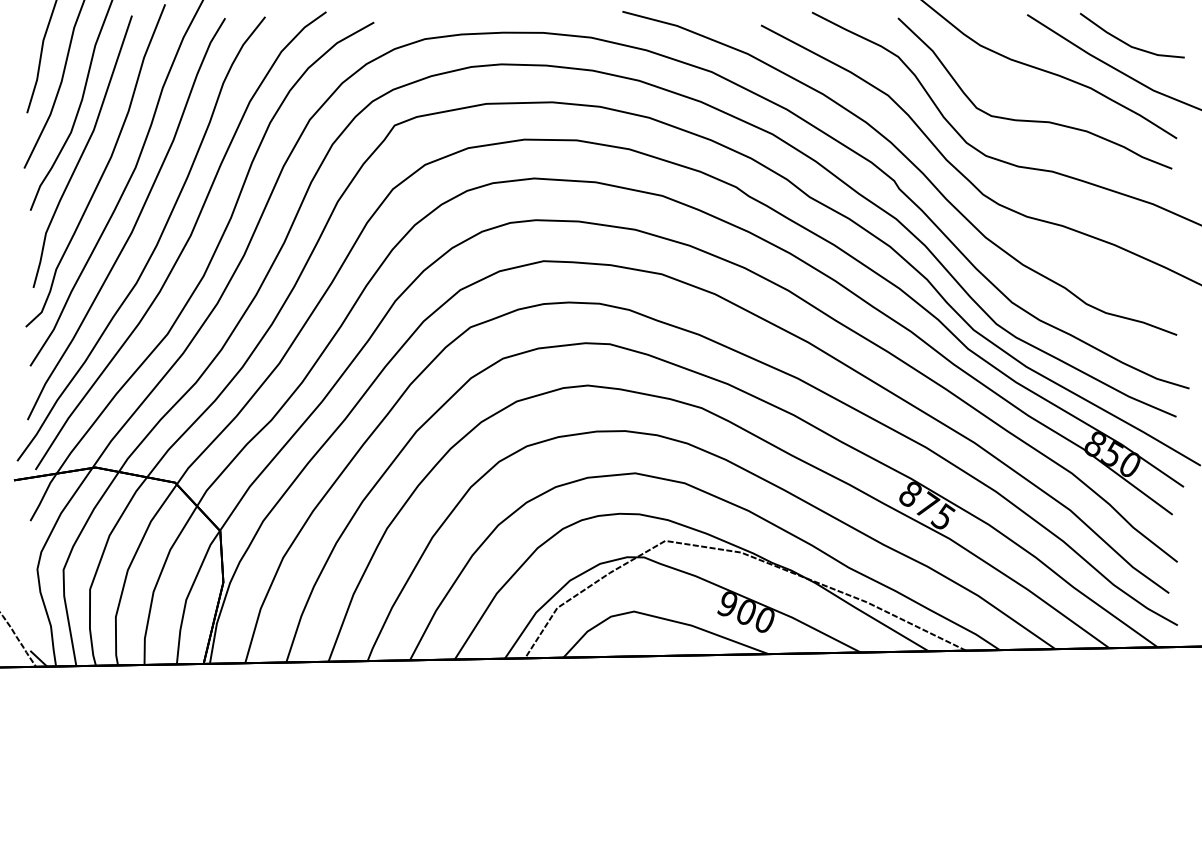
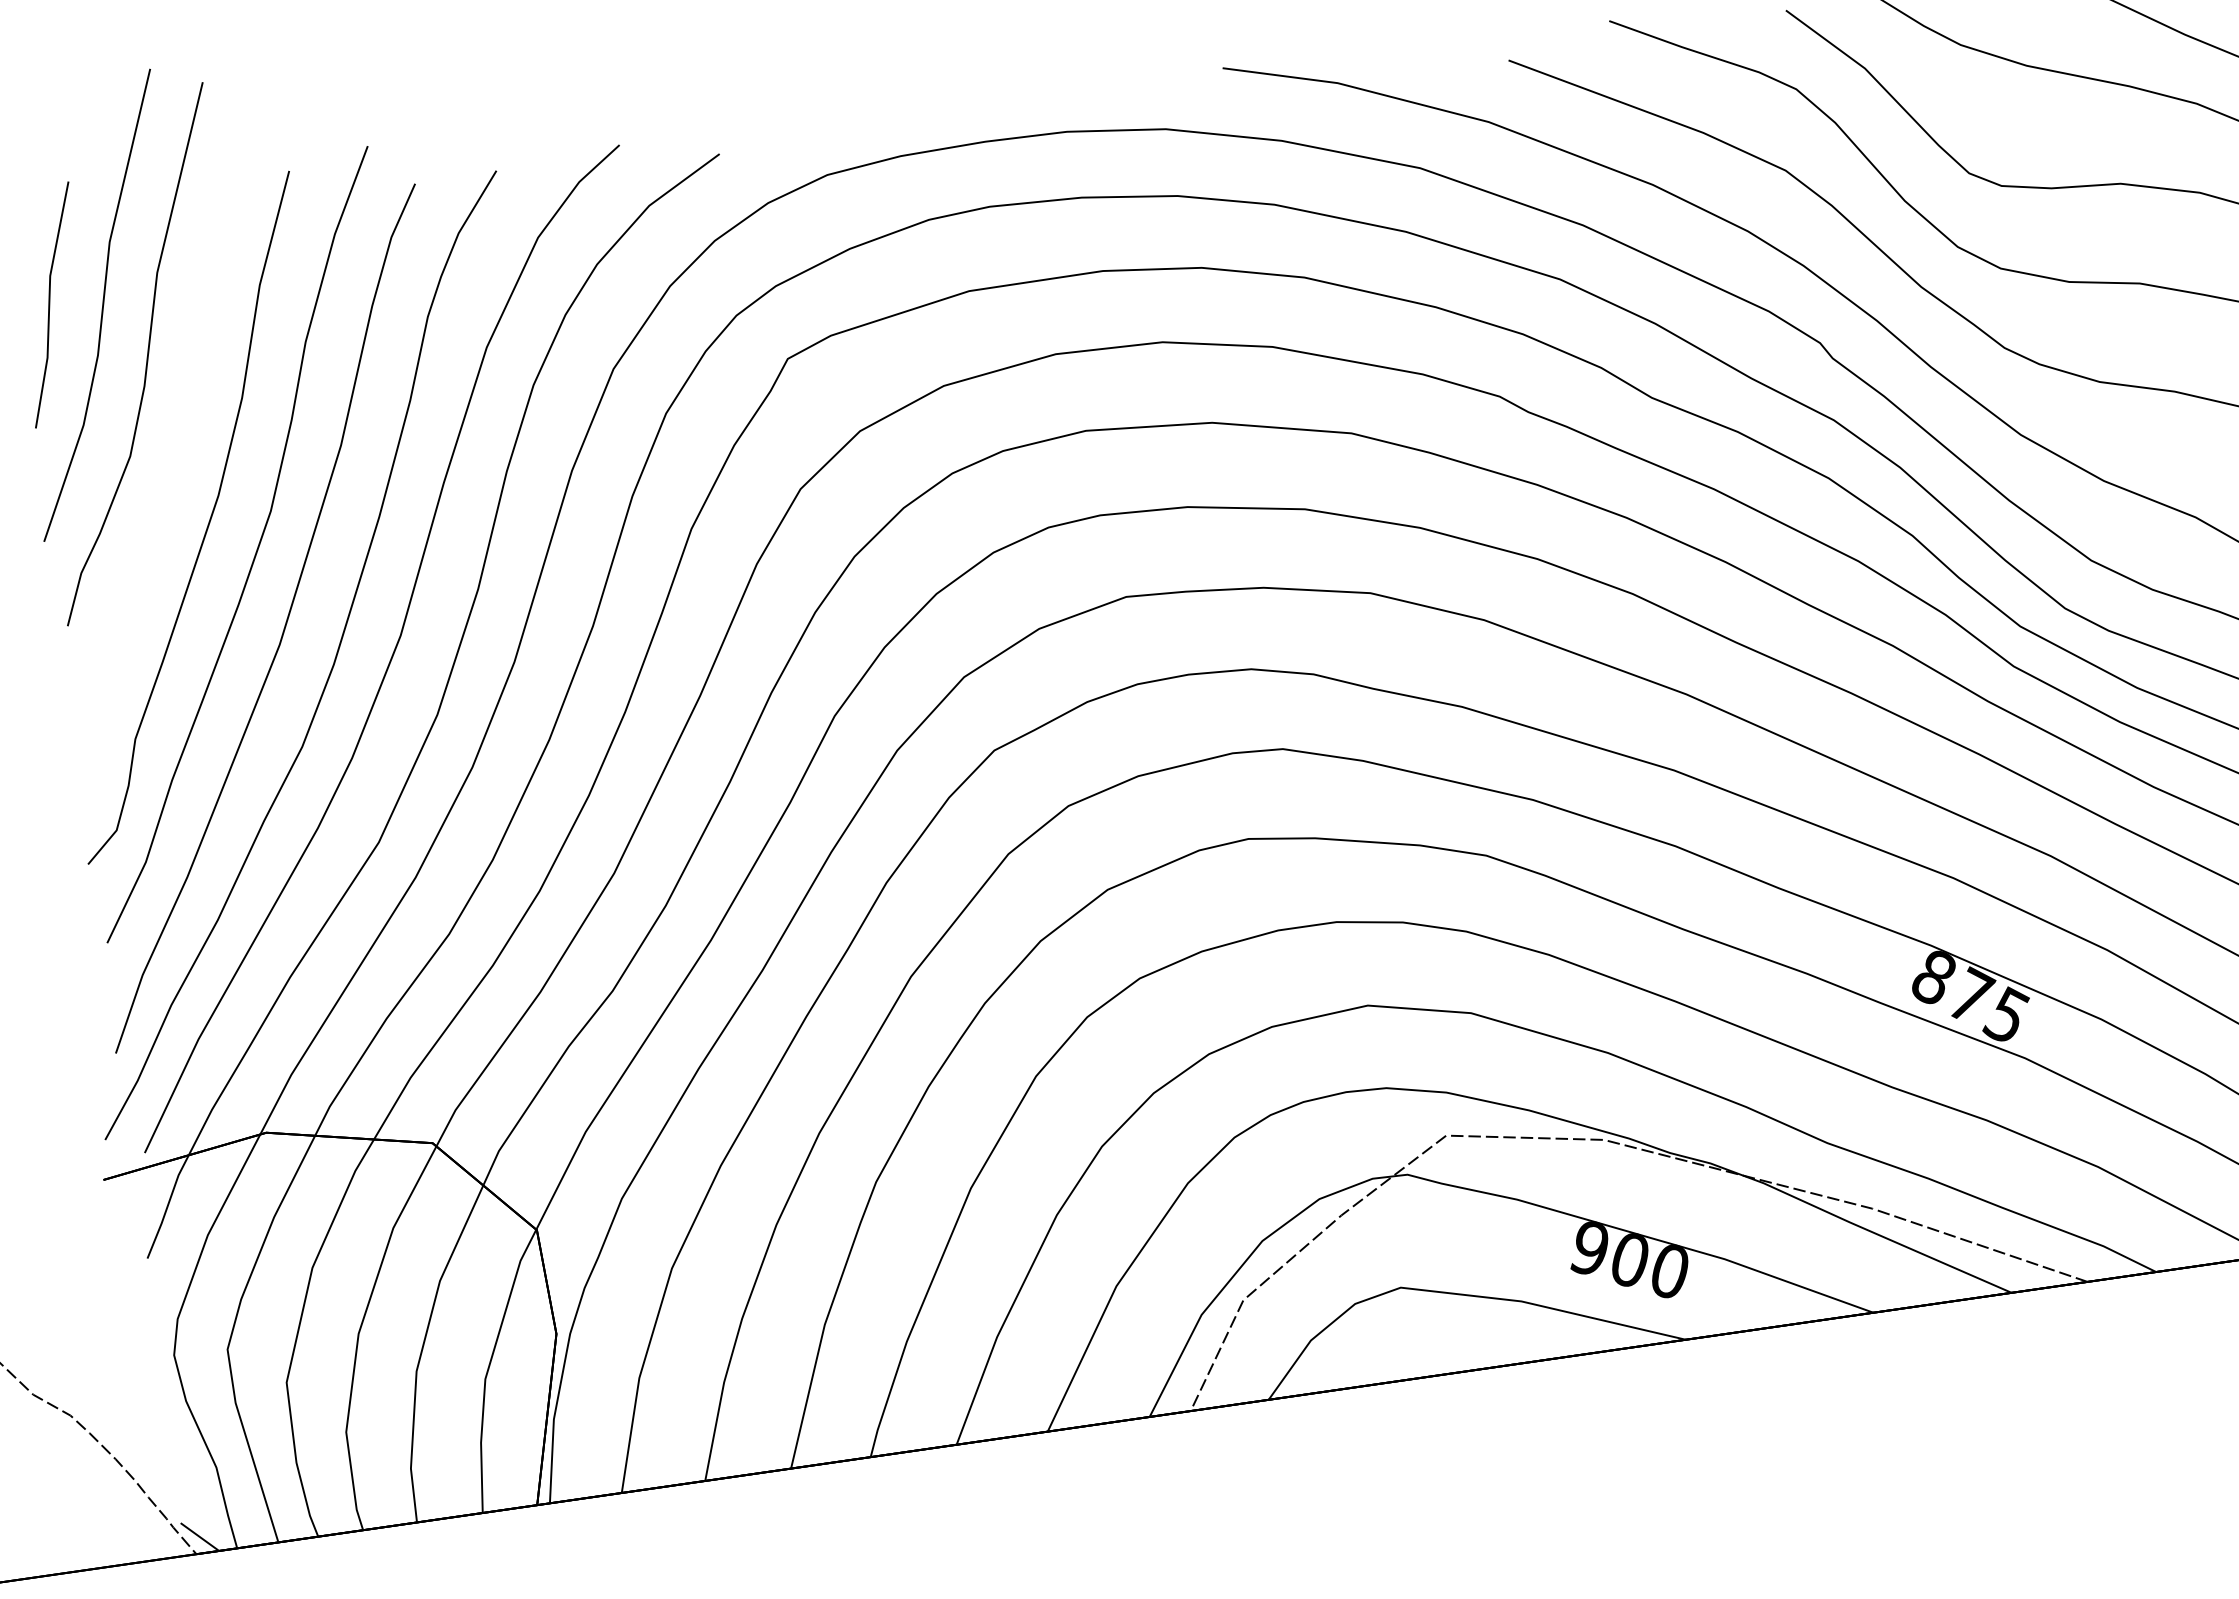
curve: (82, 151) -> (158, 492), removed

